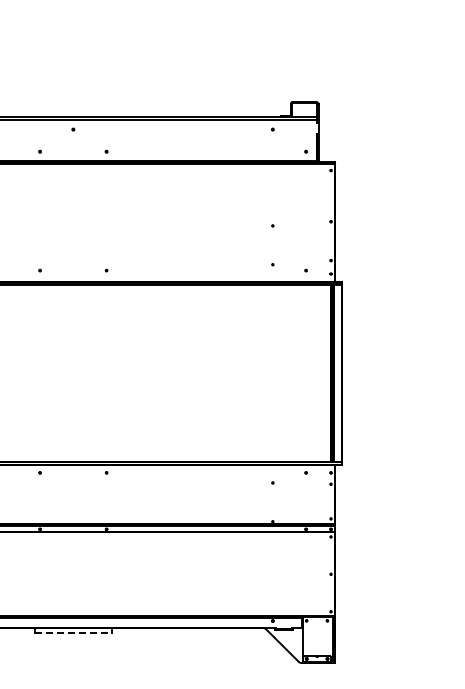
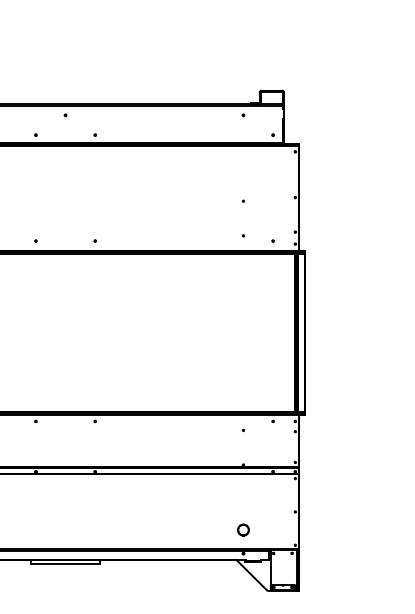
part: (272, 594) -> (243, 529), added
line: (73, 633) -> (65, 564), dashed -> solid

